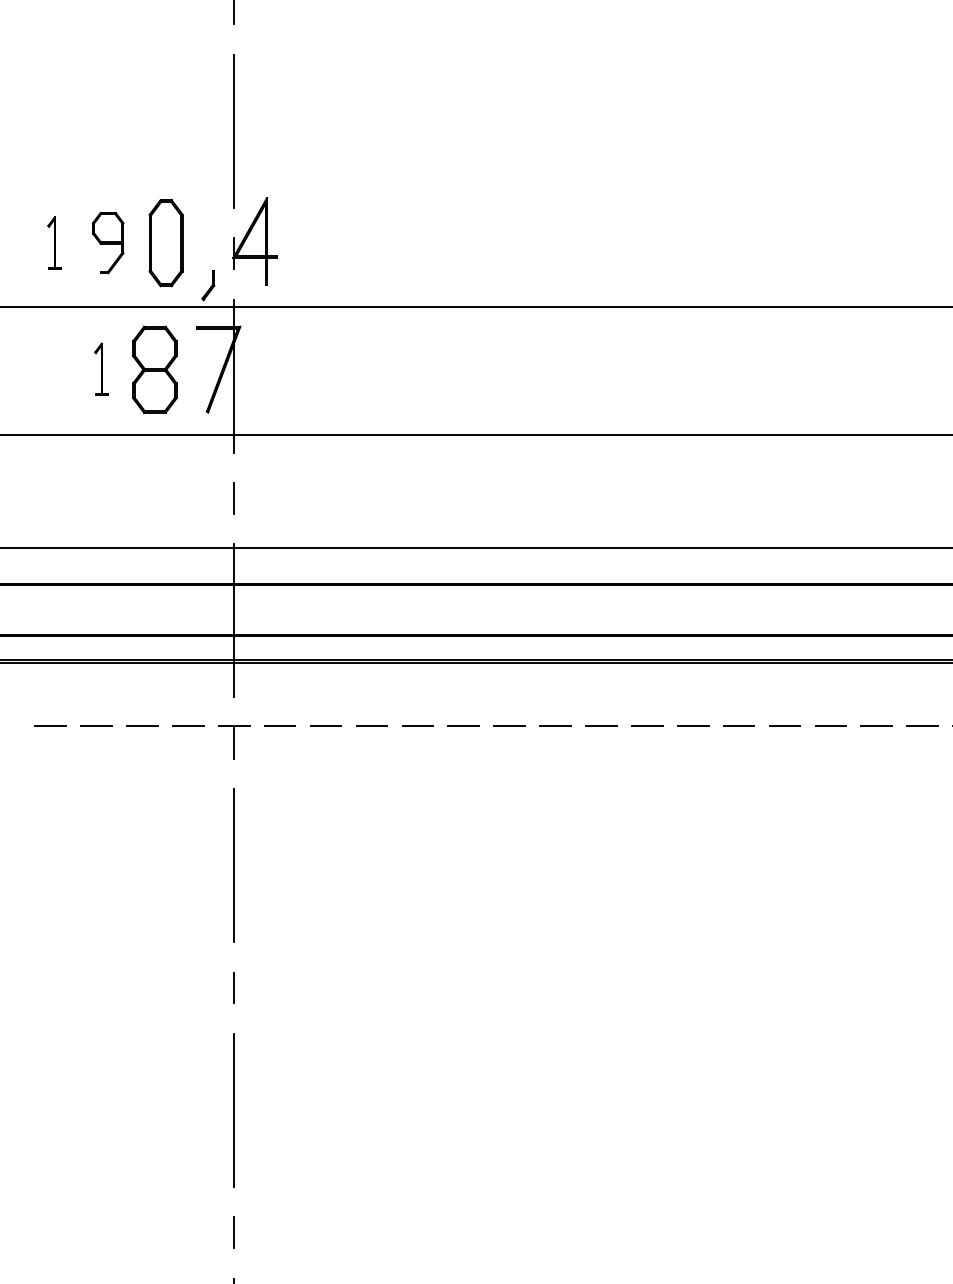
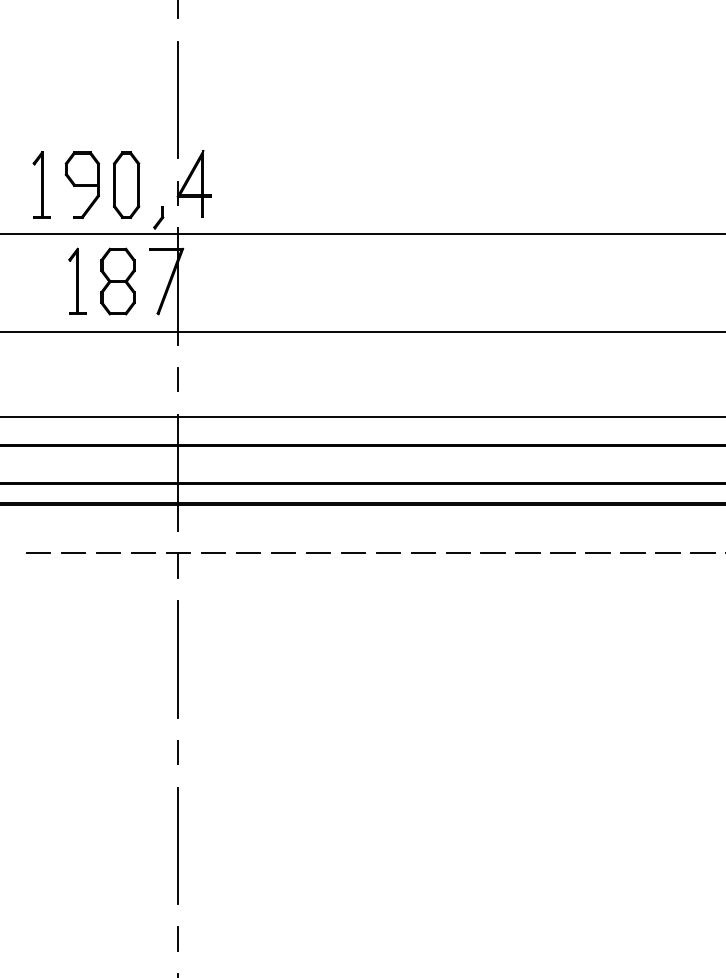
part: (54, 242) -> (41, 184), size x1.67
part: (108, 242) -> (82, 184), size x1.43
part: (101, 368) -> (77, 280), size x1.67

